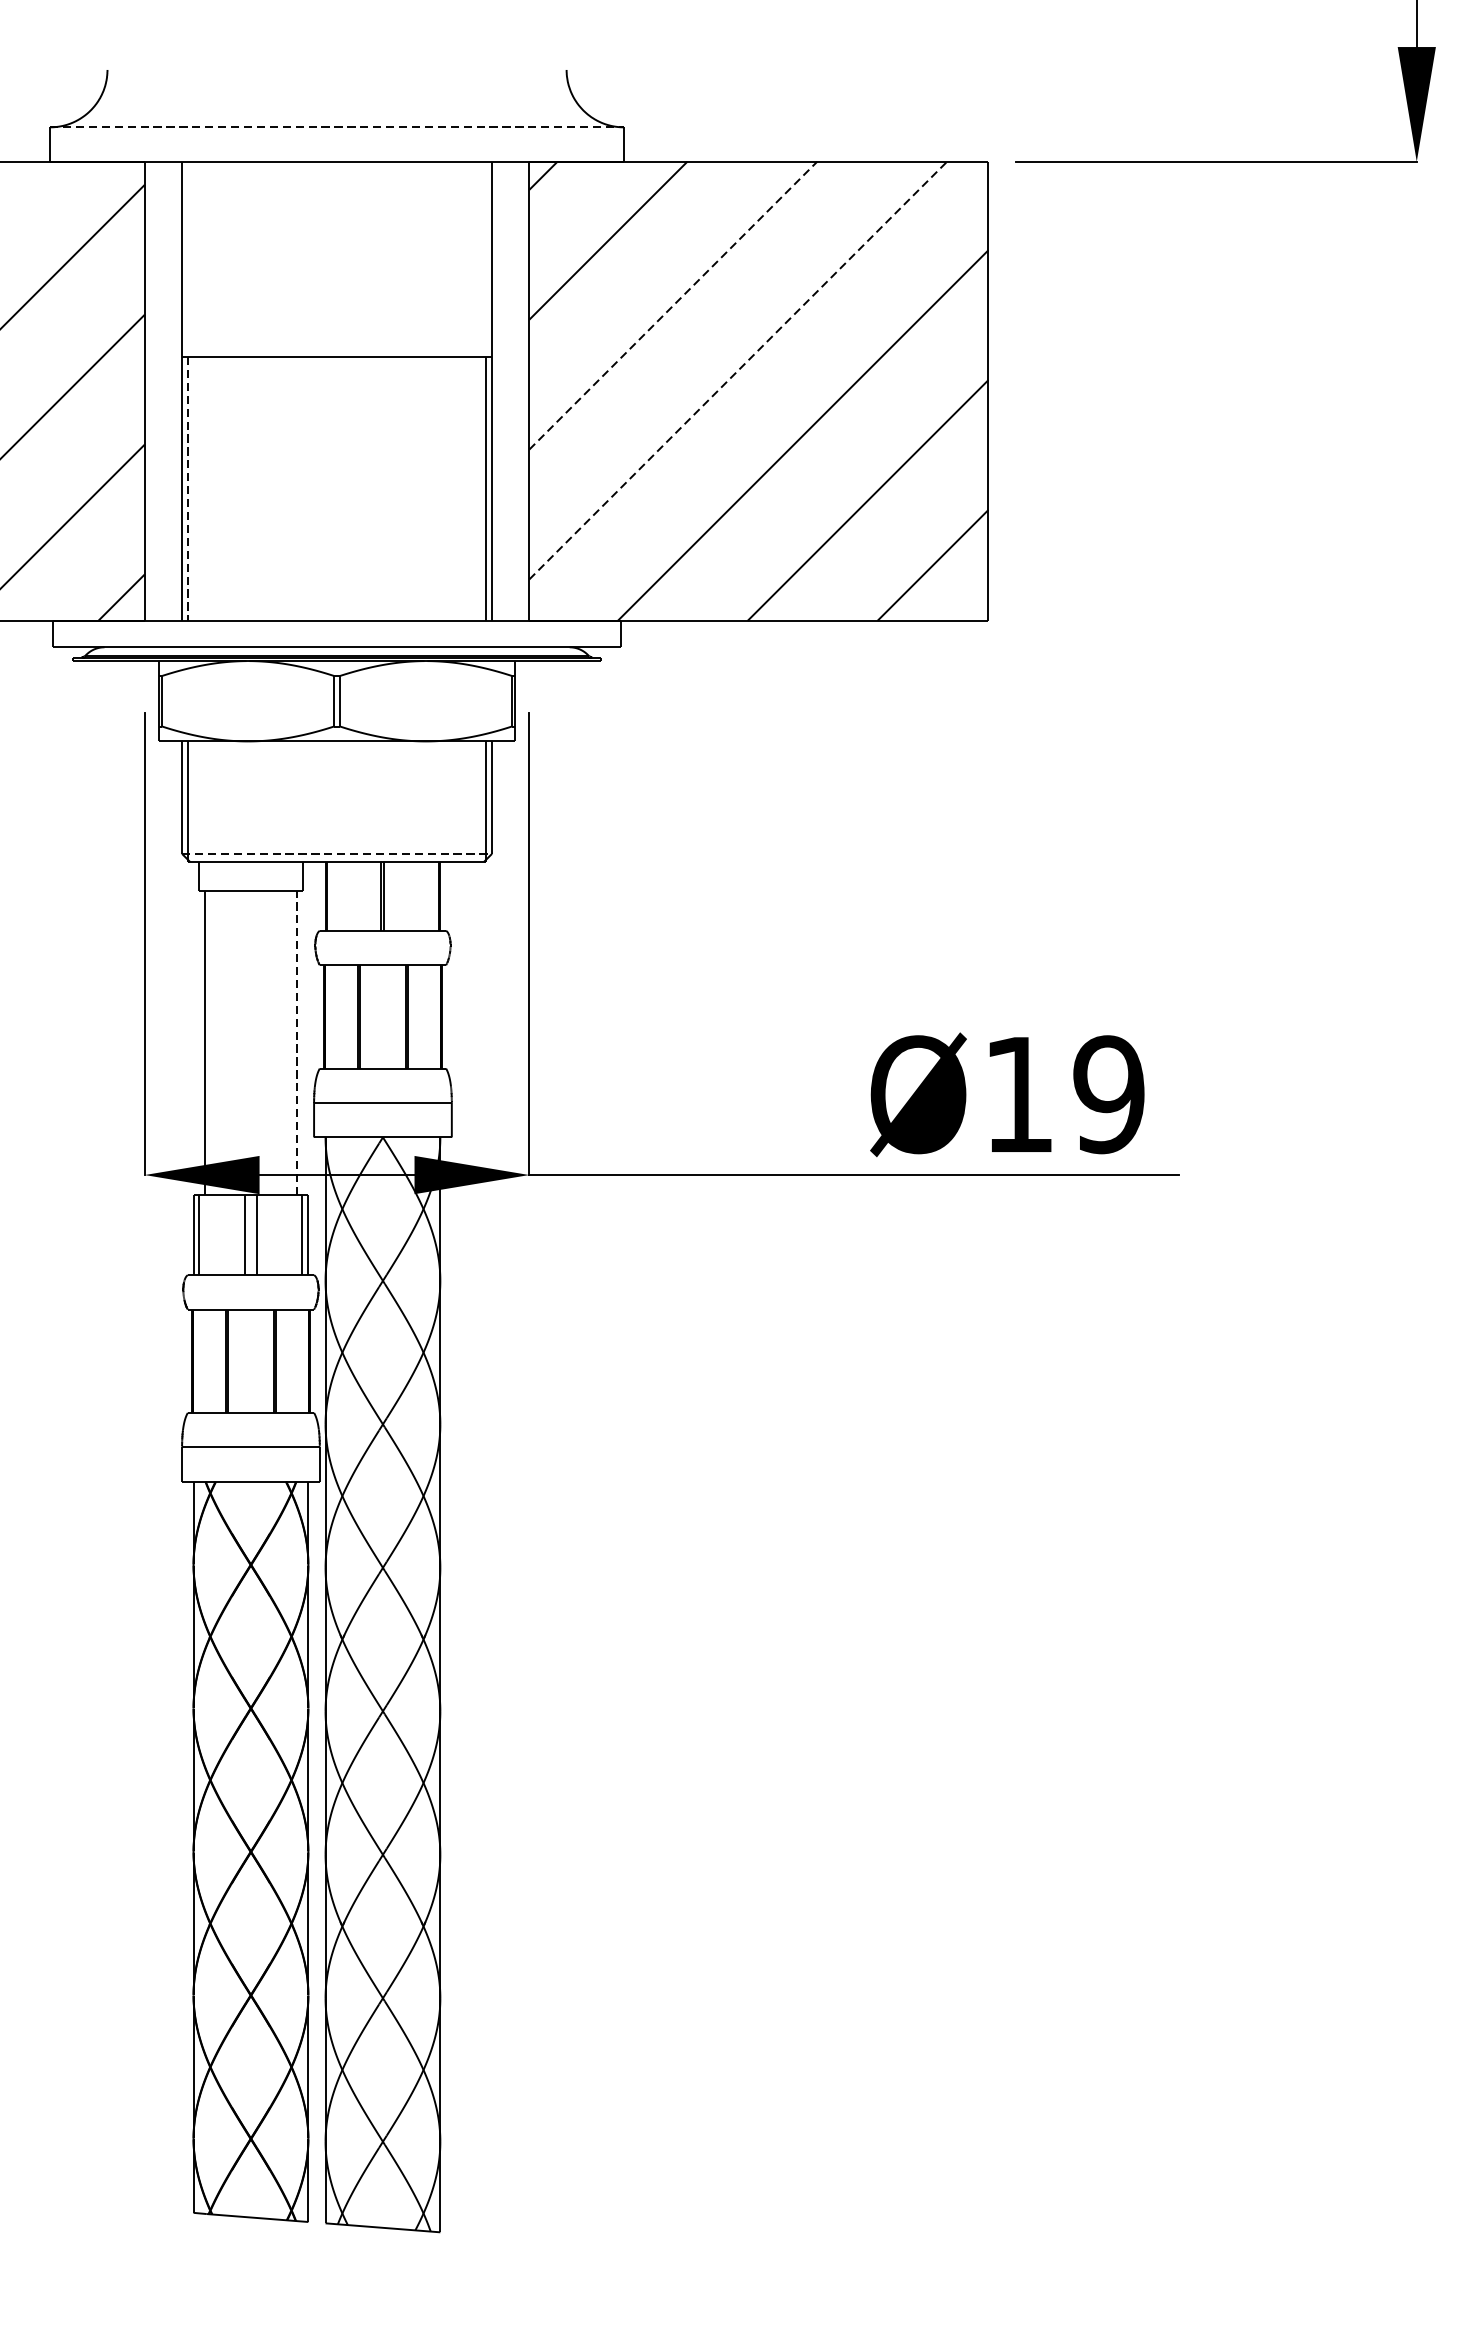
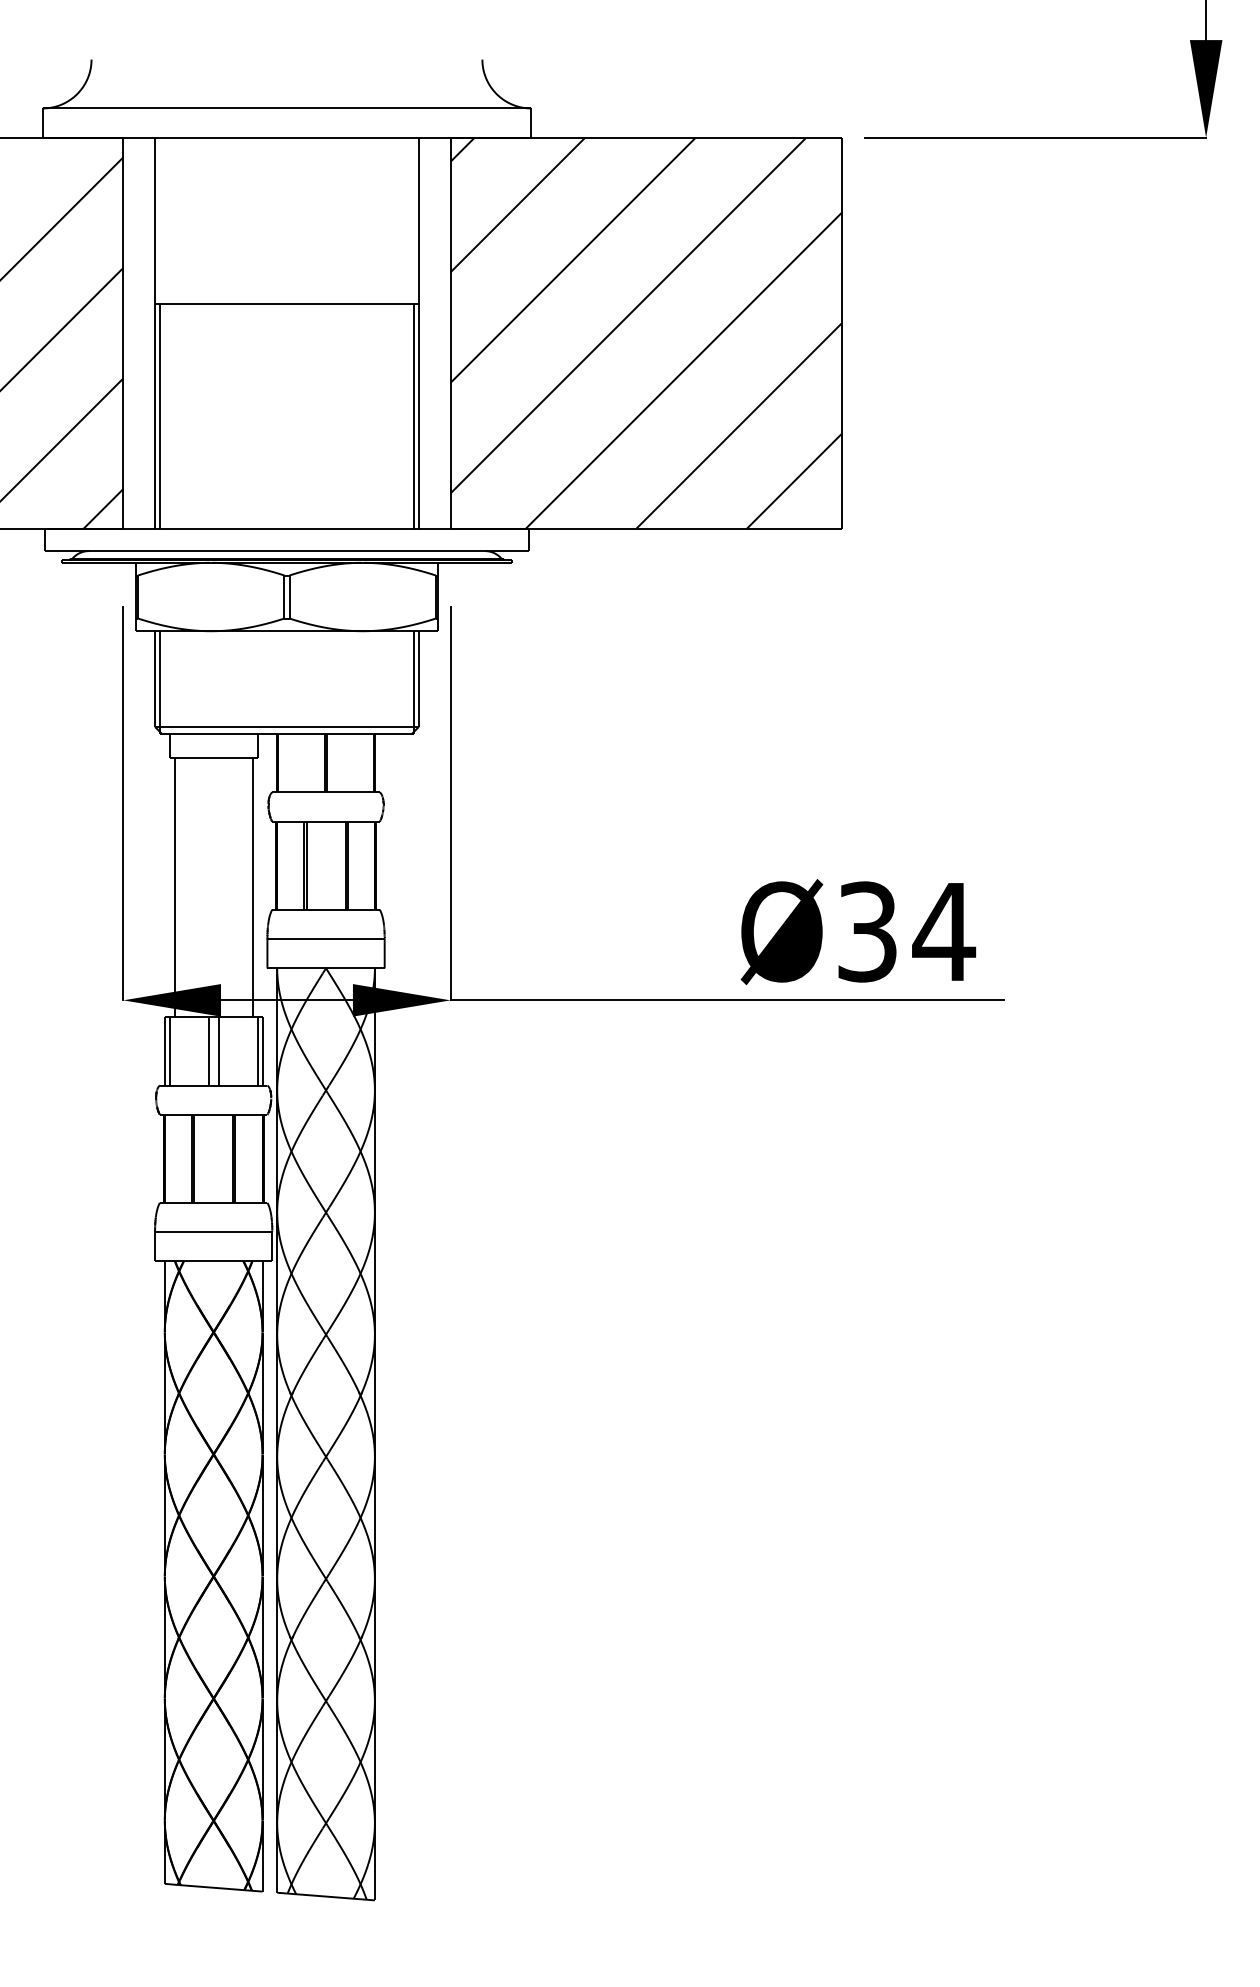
line: (337, 127) -> (287, 108), dashed -> solid
line: (673, 304) -> (573, 259), dashed -> solid
line: (738, 370) -> (628, 315), dashed -> solid
line: (187, 489) -> (159, 416), dashed -> solid
line: (336, 853) -> (286, 726), dashed -> solid
line: (296, 1042) -> (252, 887), dashed -> solid
text: (1065, 1094) -> (907, 931), Ø19 -> Ø34

